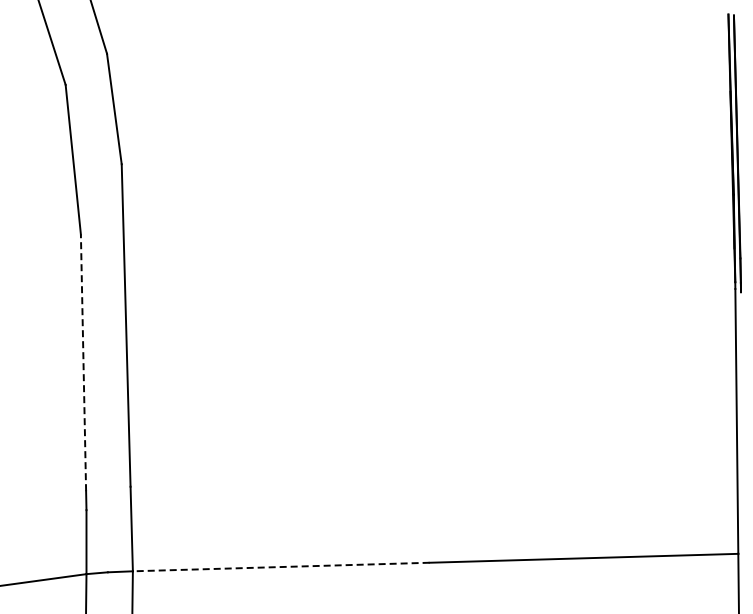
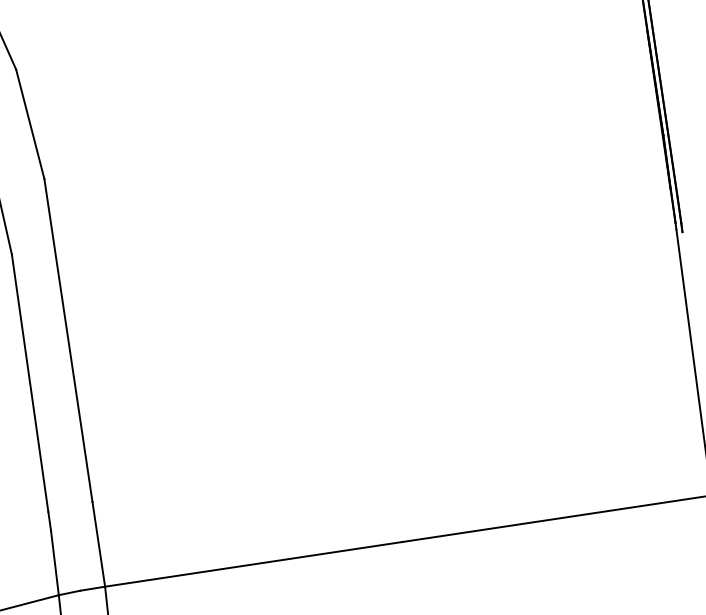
line: (83, 362) -> (30, 382), dashed -> solid
line: (280, 567) -> (253, 564), dashed -> solid

